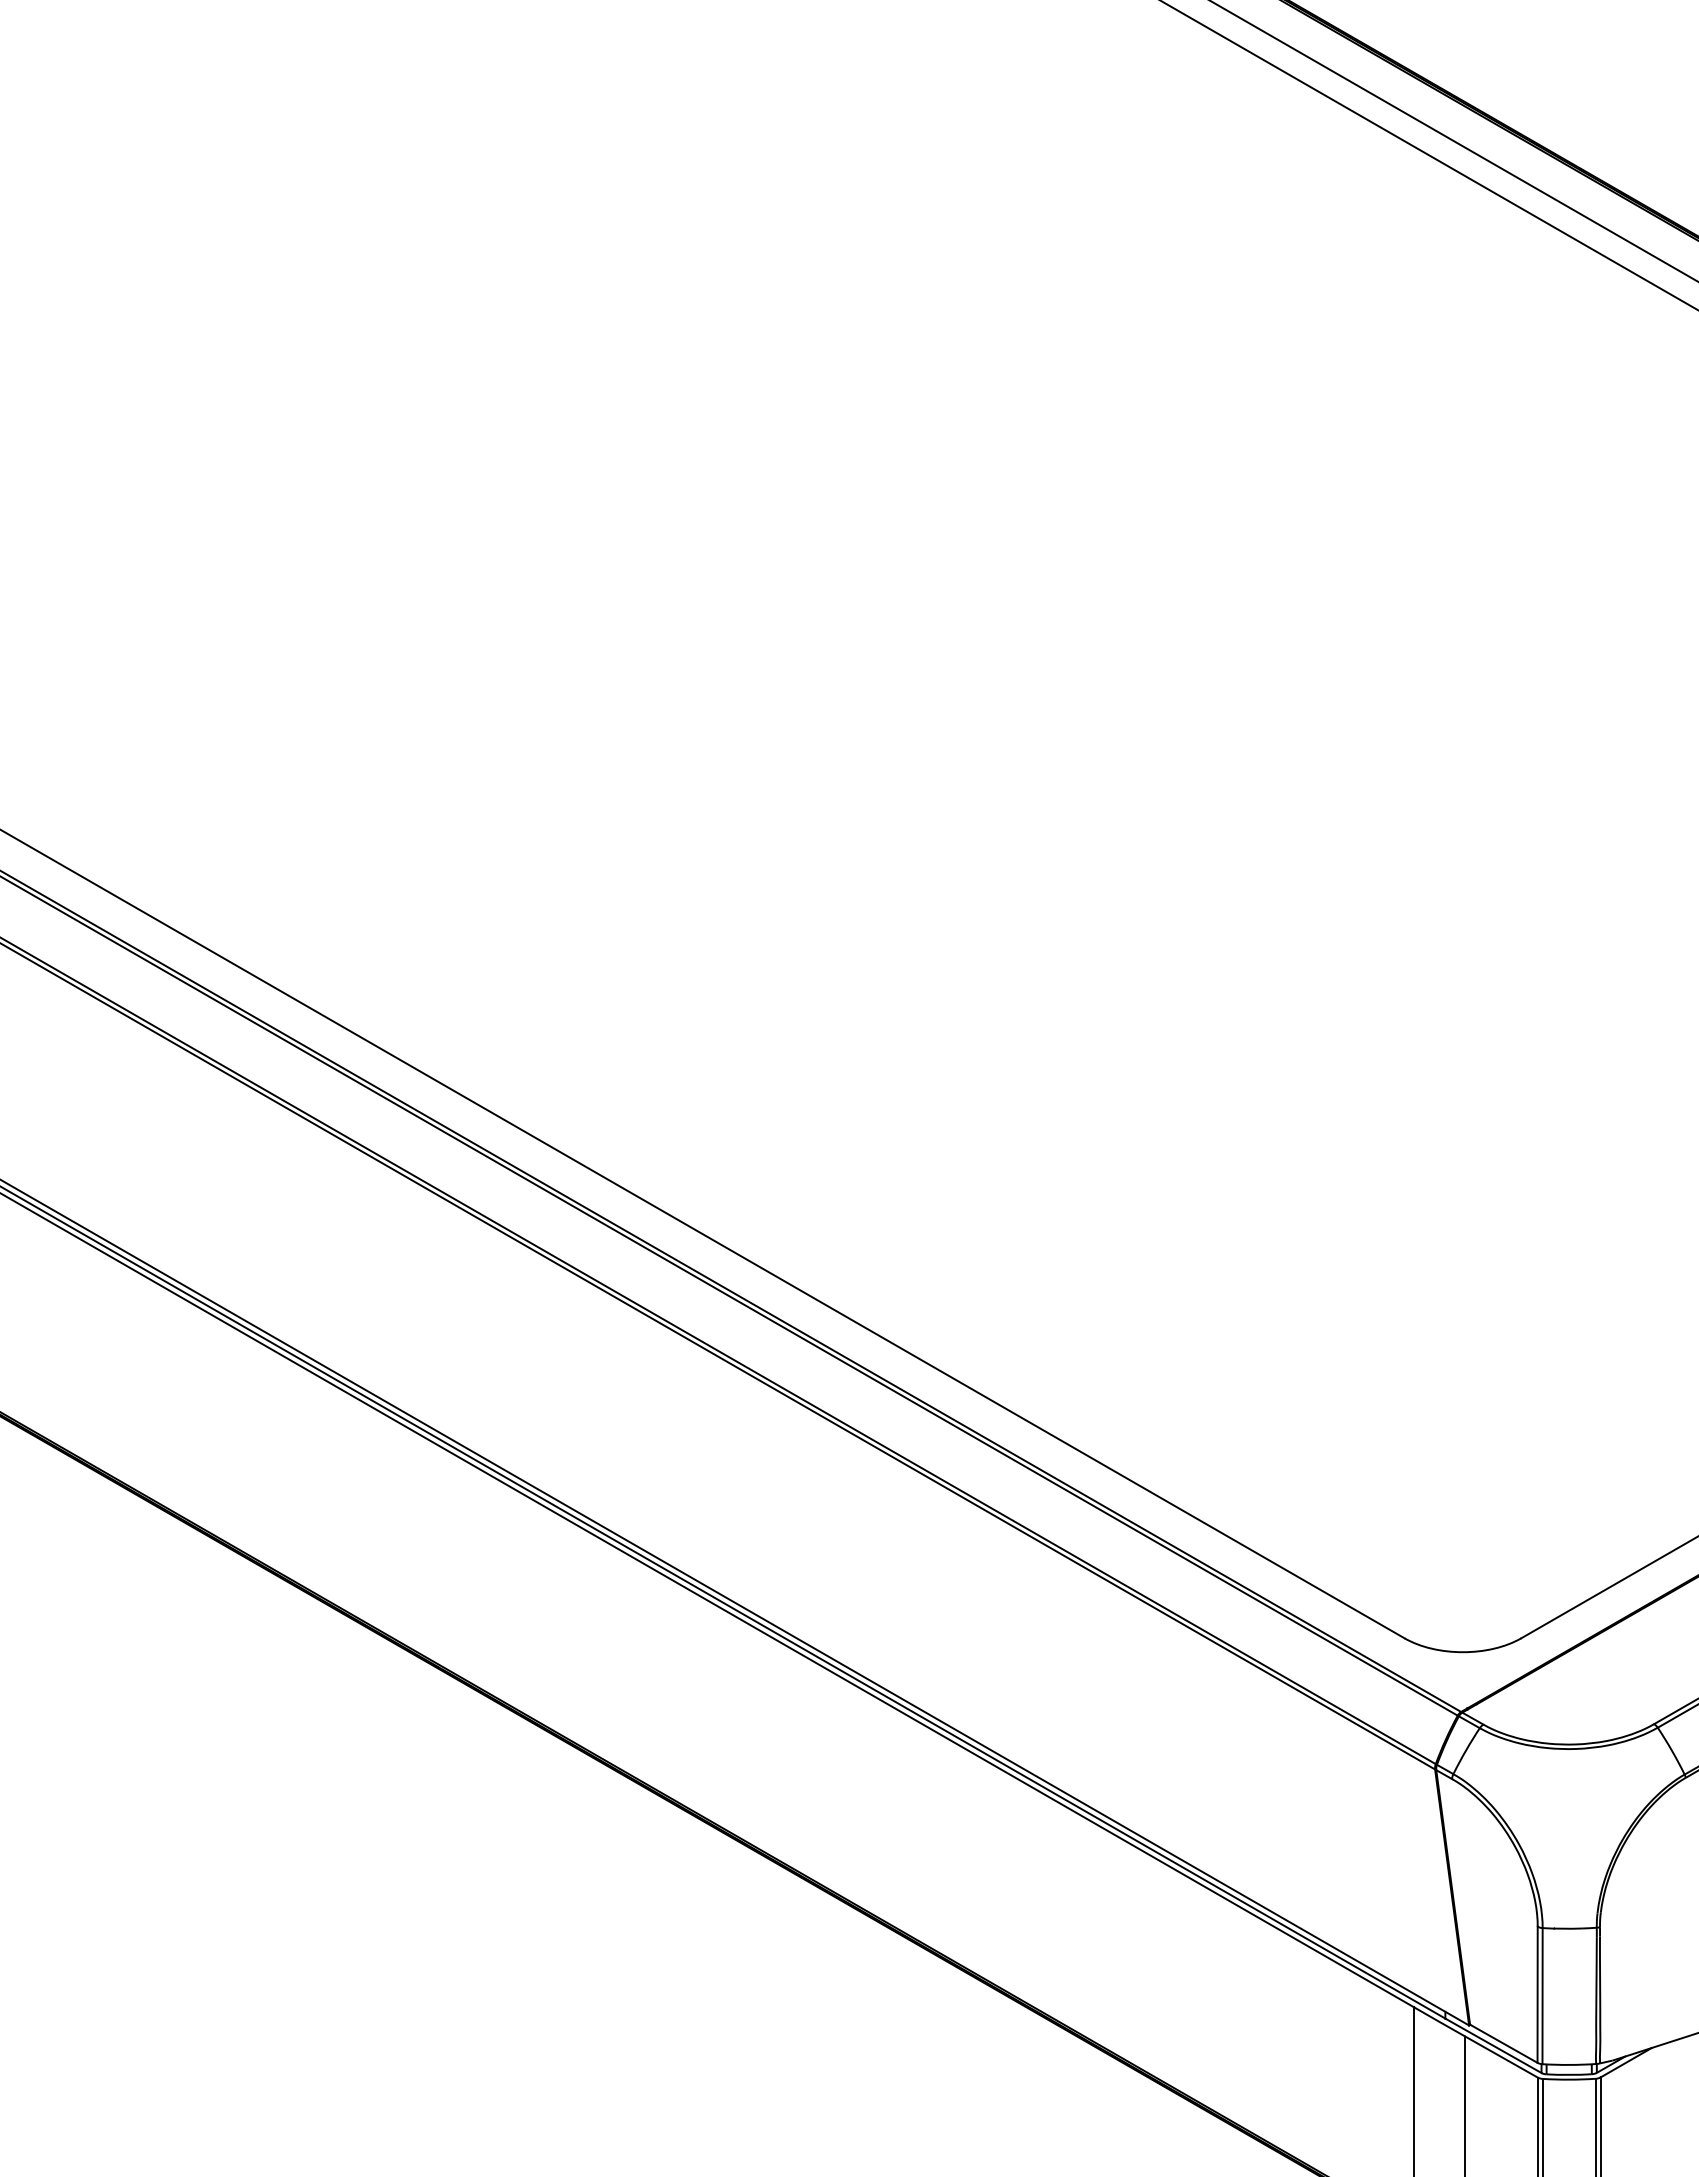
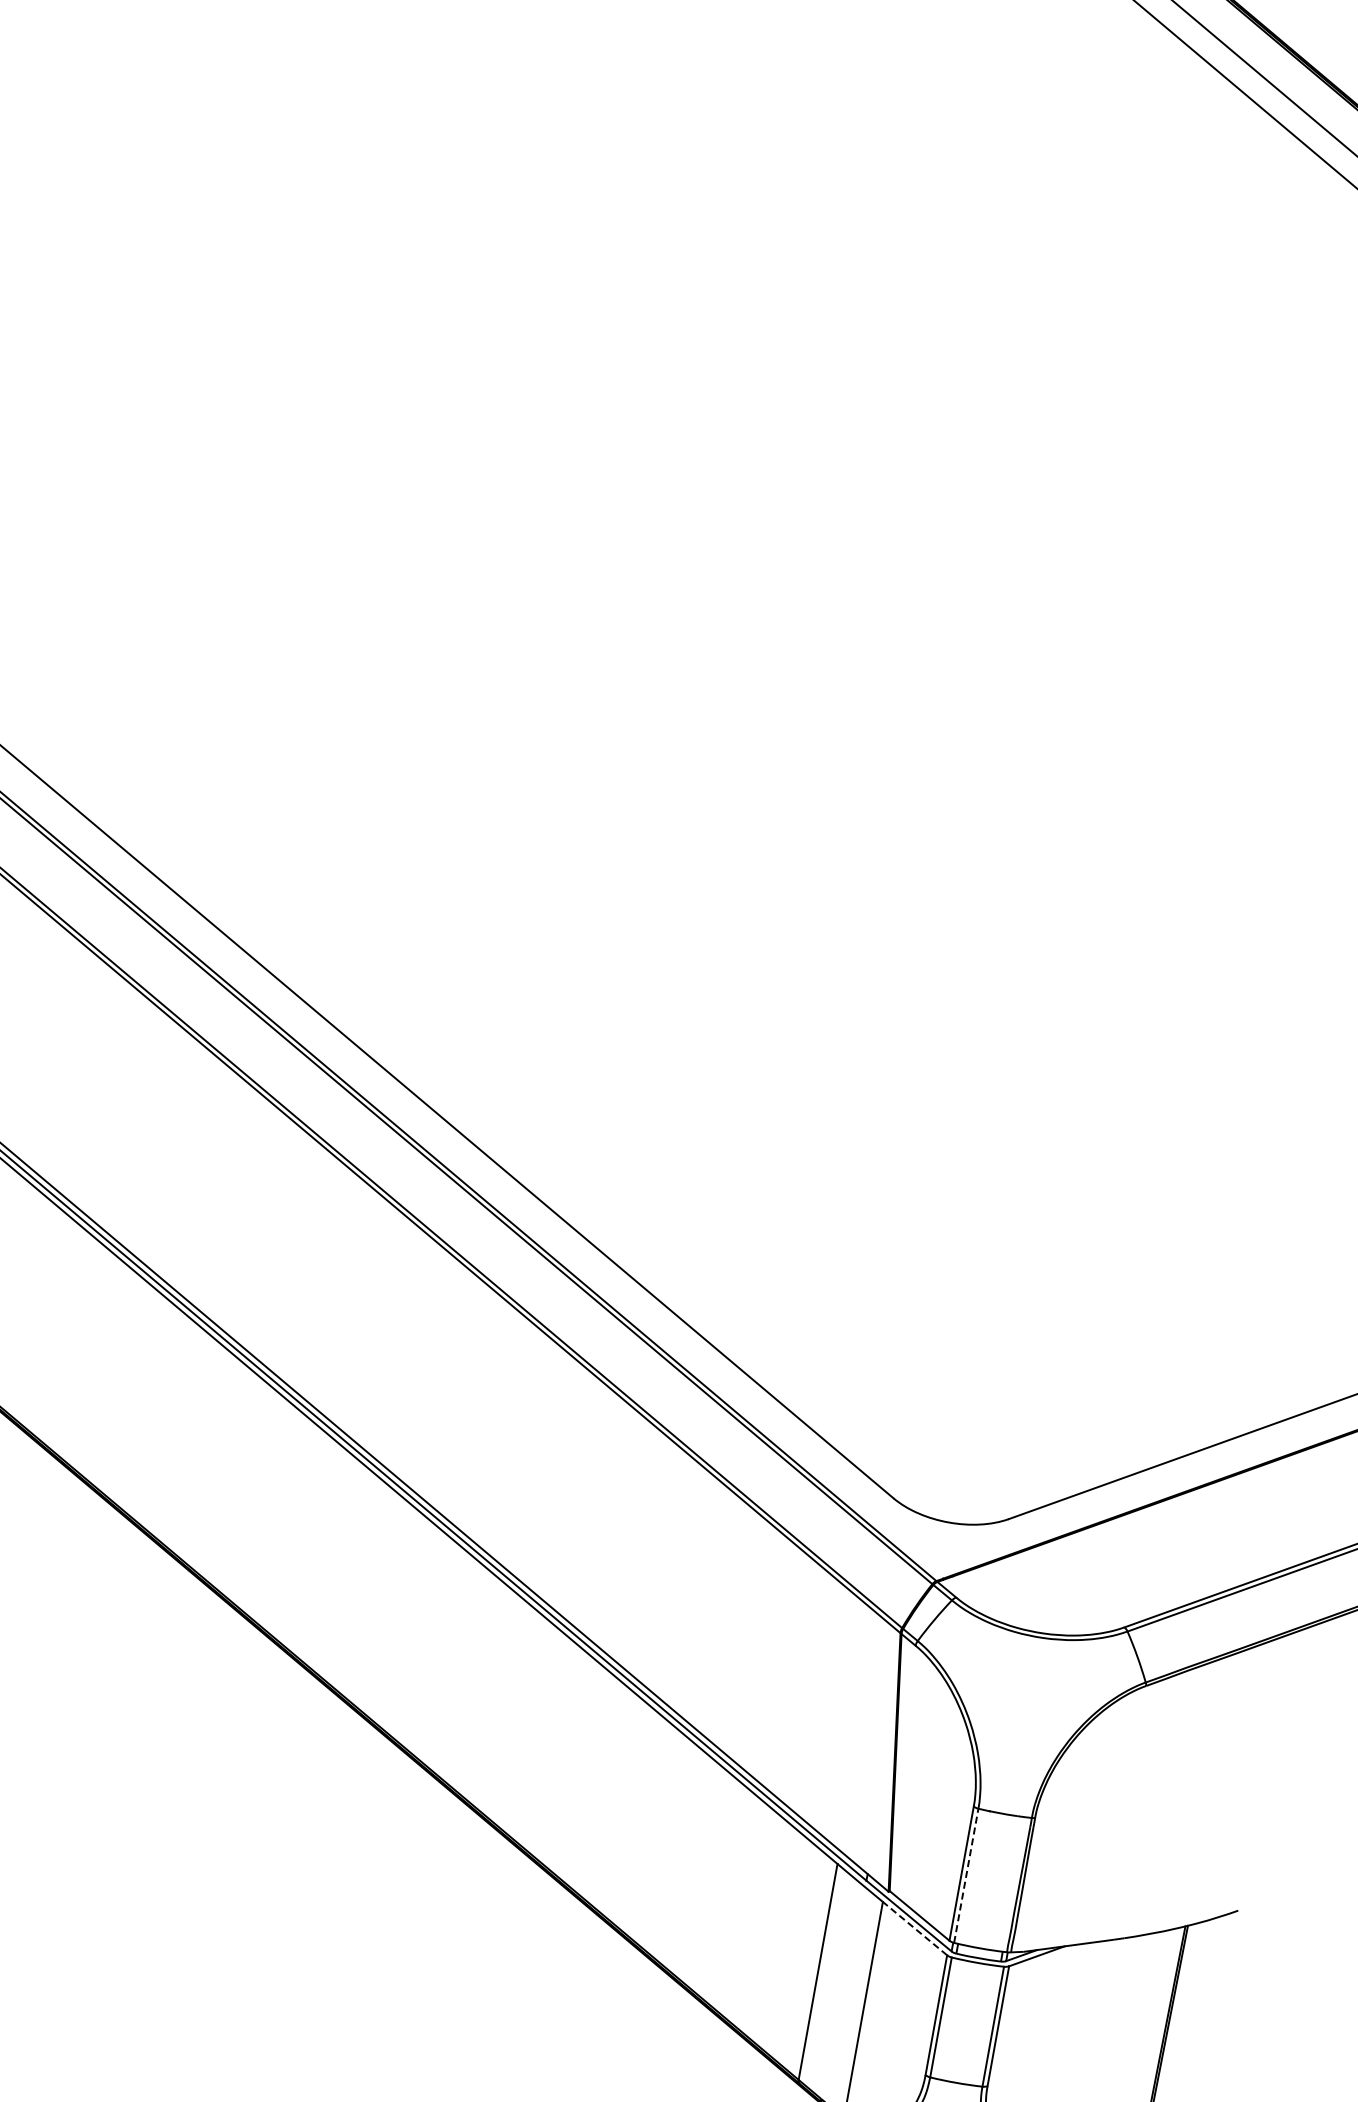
line: (1542, 1995) -> (966, 1875), solid -> dashed
line: (1501, 2057) -> (914, 1929), solid -> dashed

